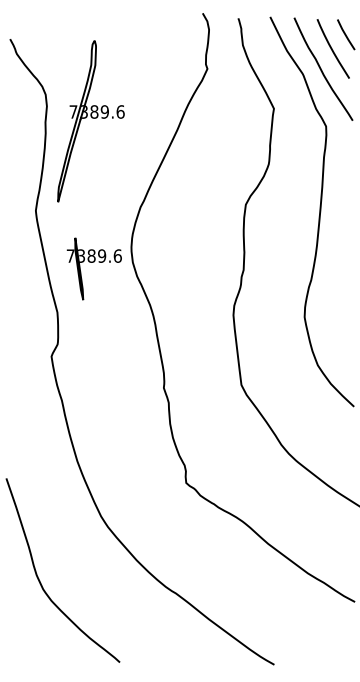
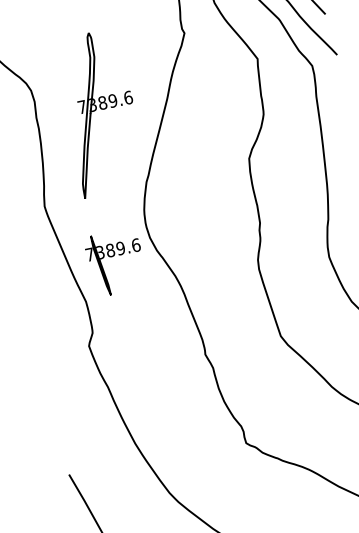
part: (90, 121) -> (100, 113), moved
part: (93, 268) -> (114, 262), moved

